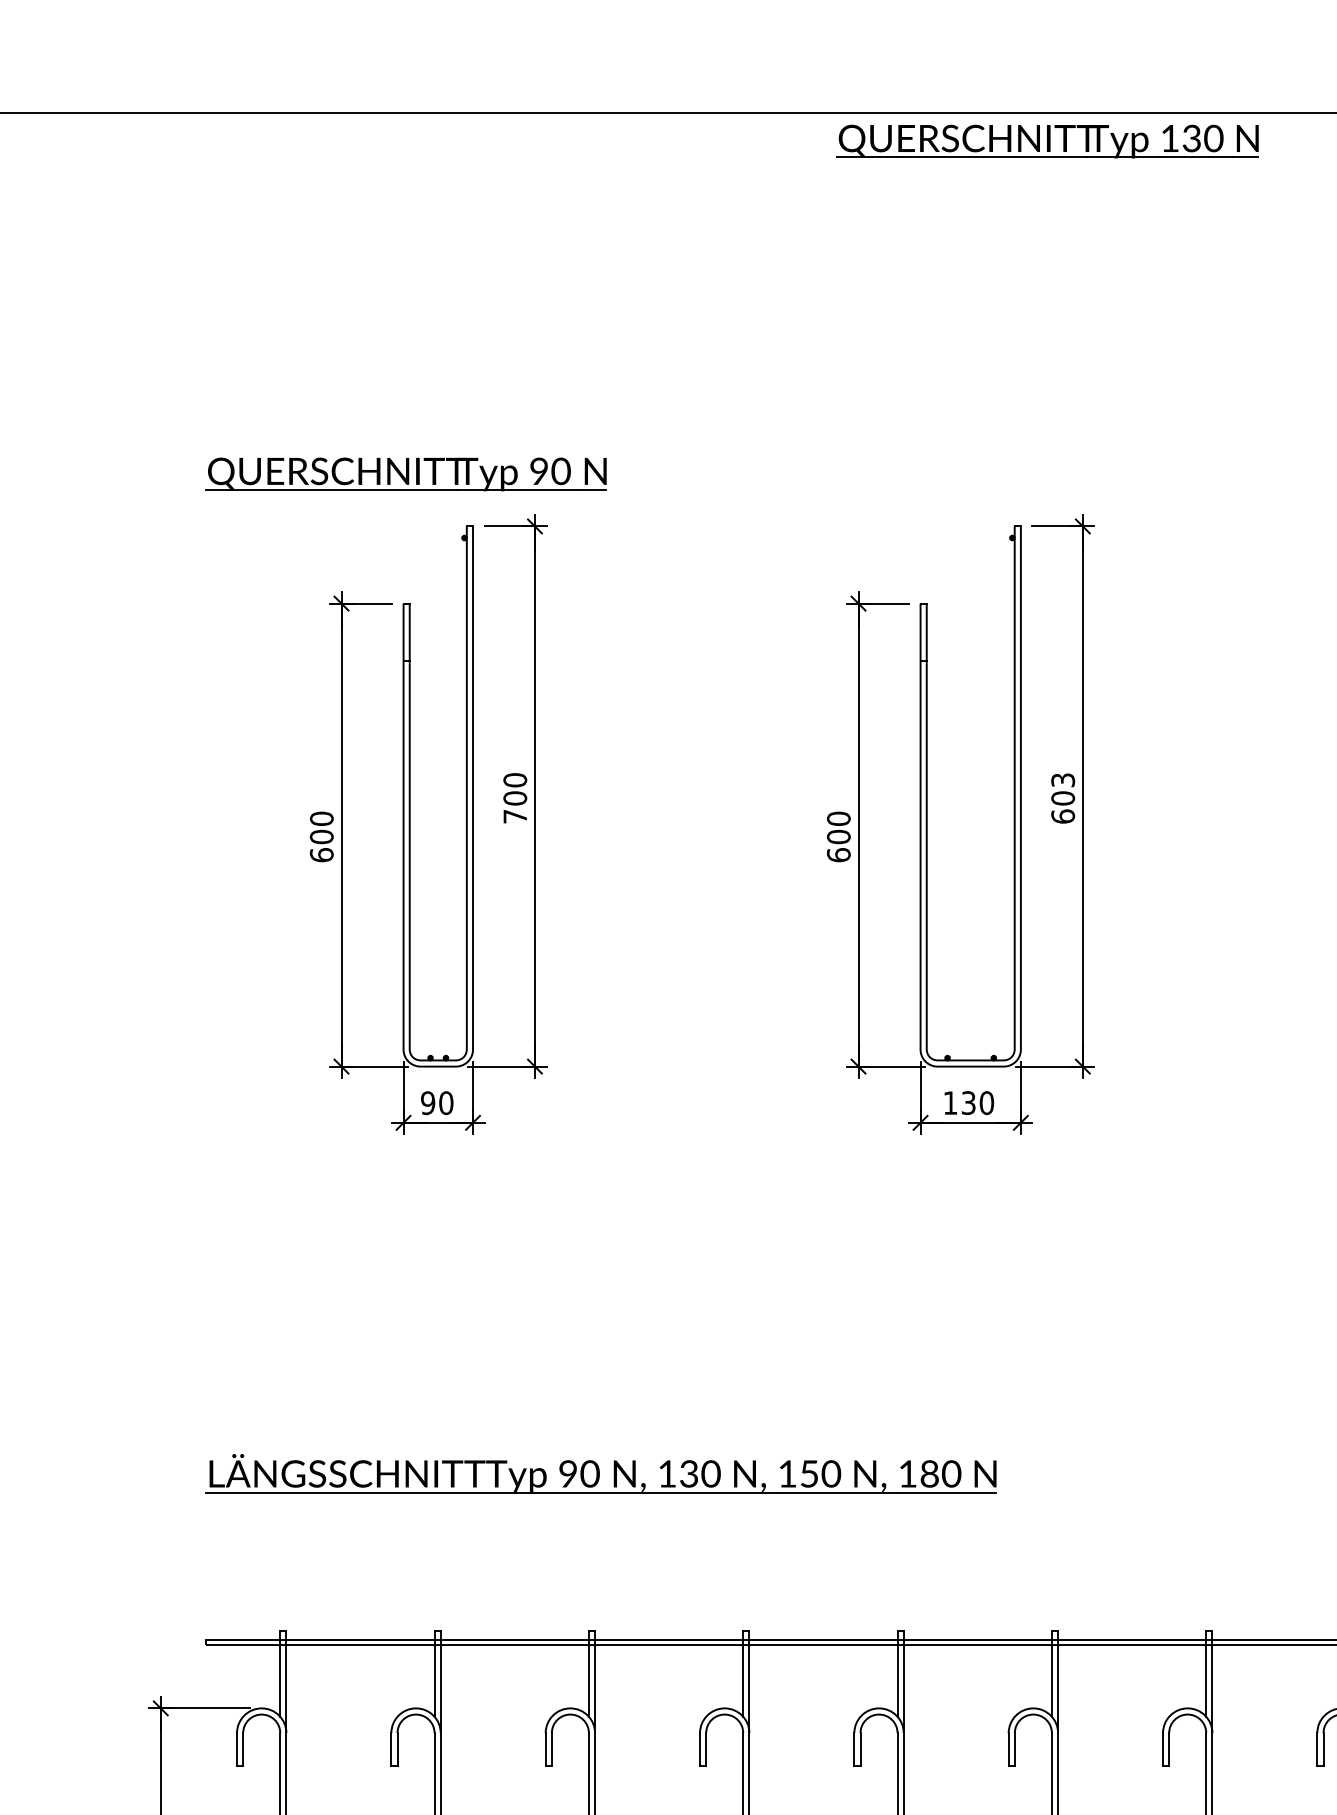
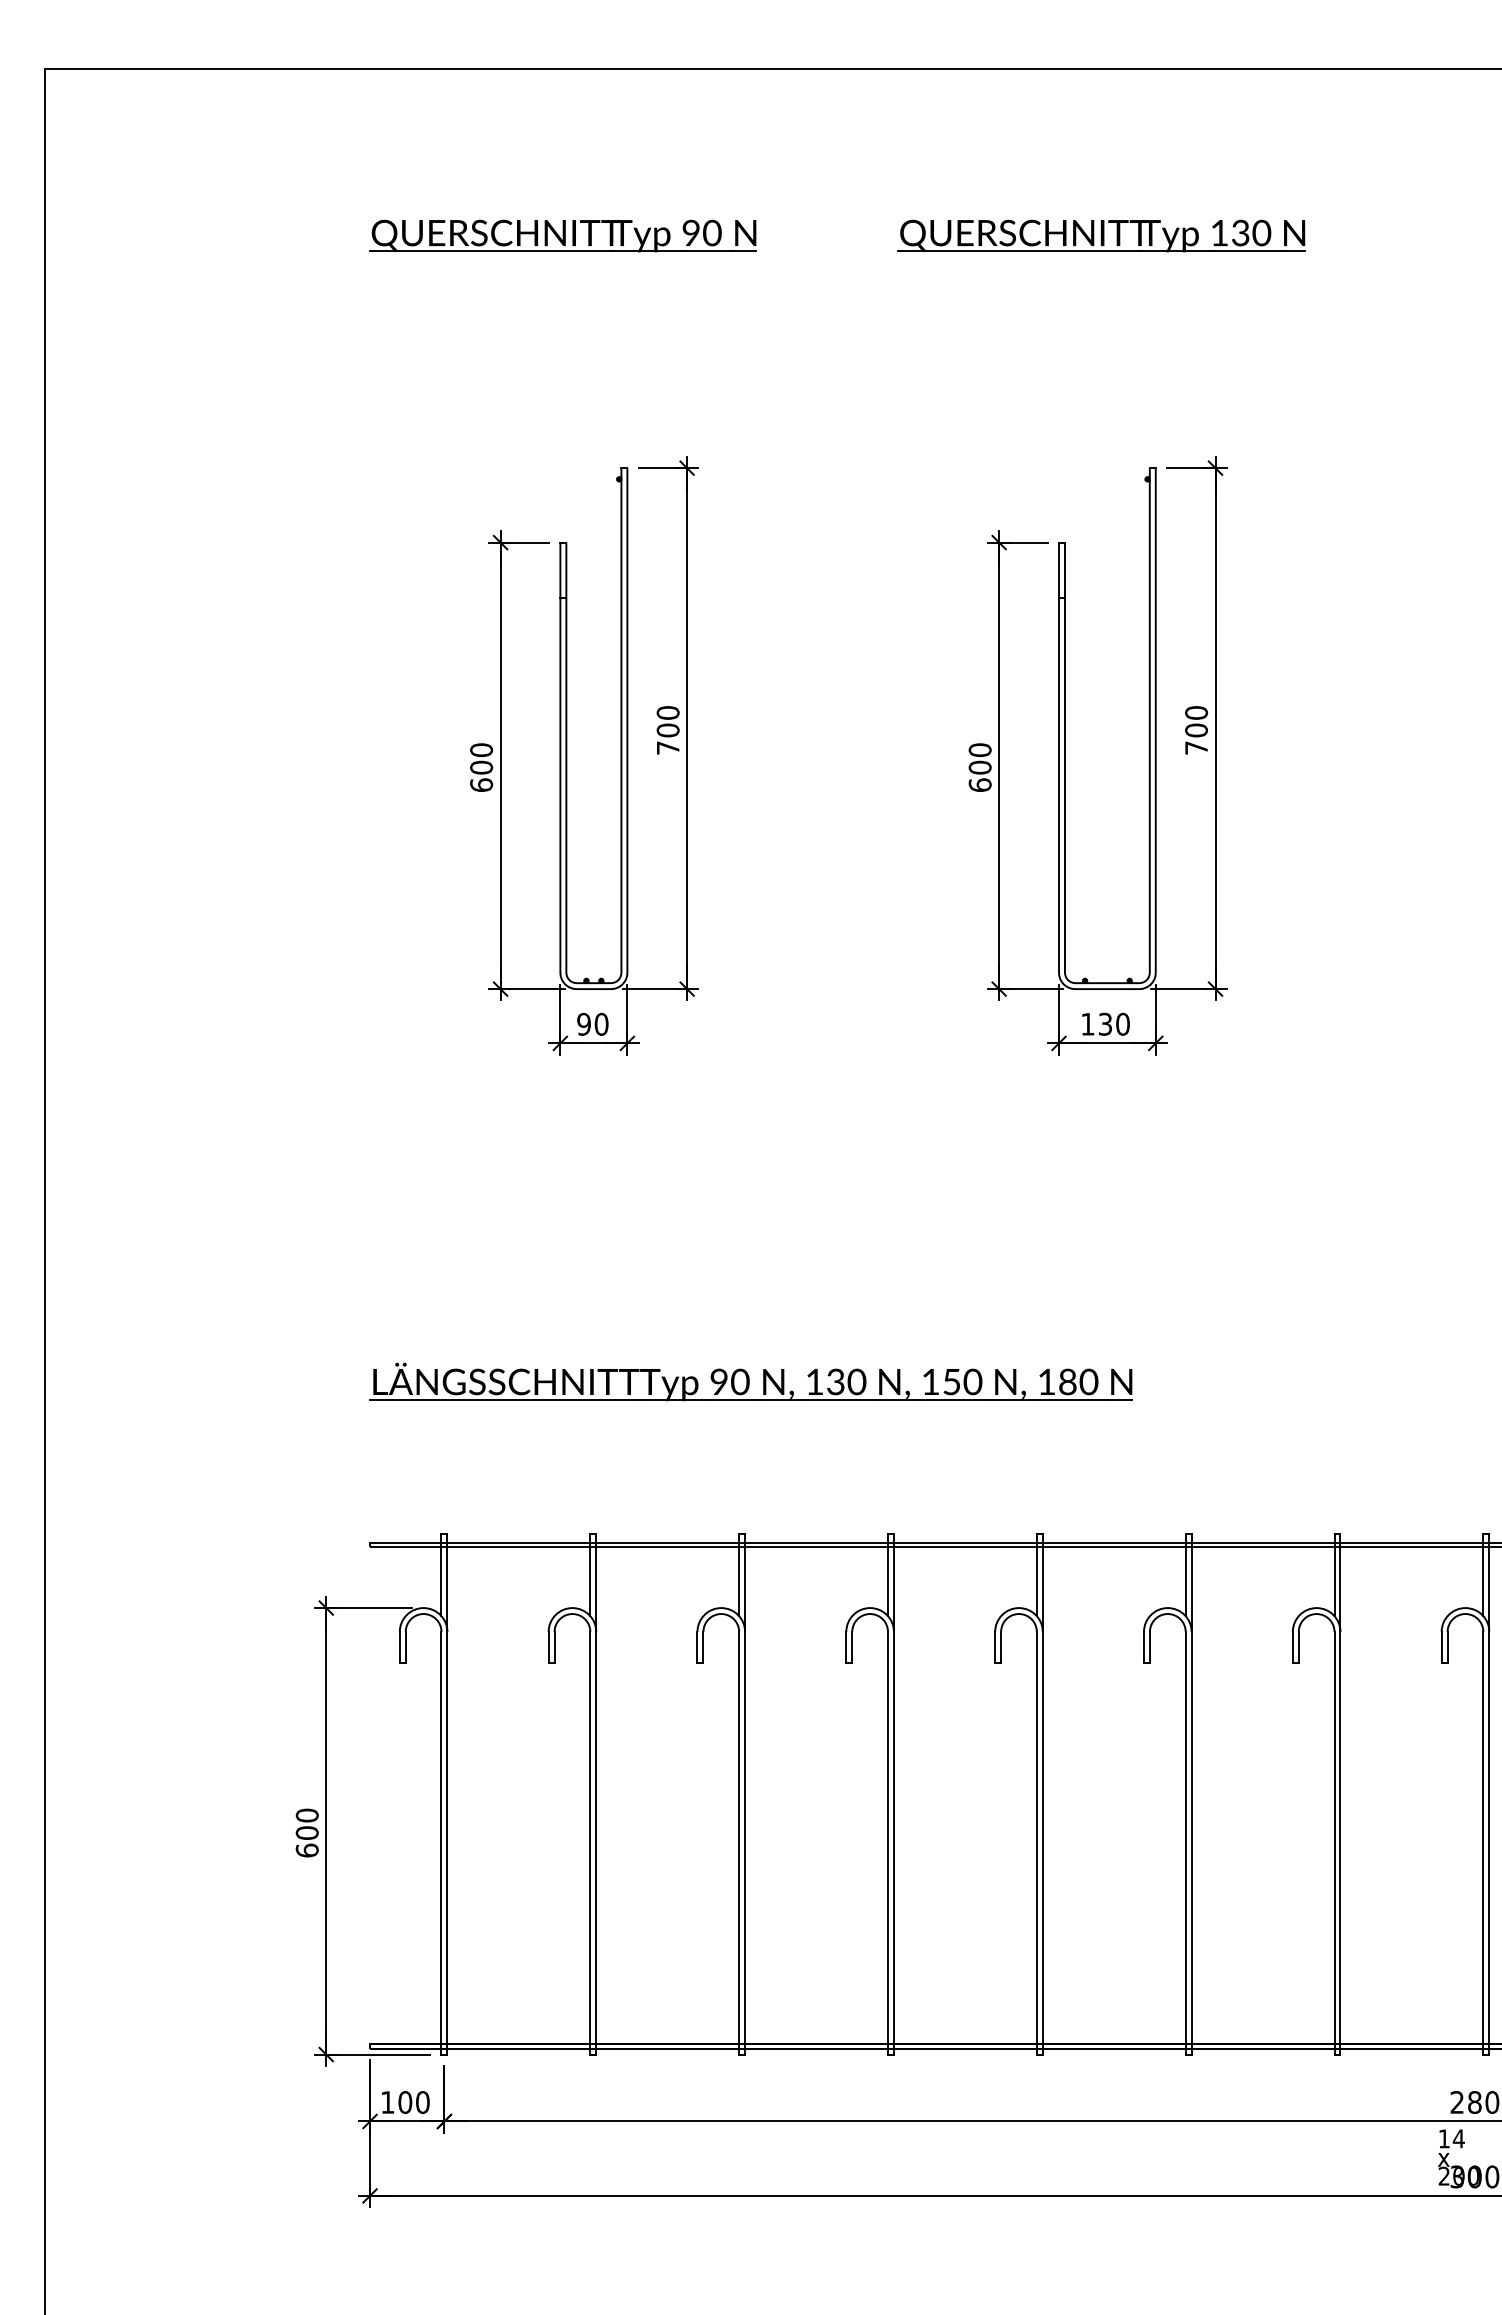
part: (1047, 141) -> (1101, 235), moved
part: (405, 473) -> (562, 235), moved
text: (1063, 798) -> (1196, 730), 603 -> 700

